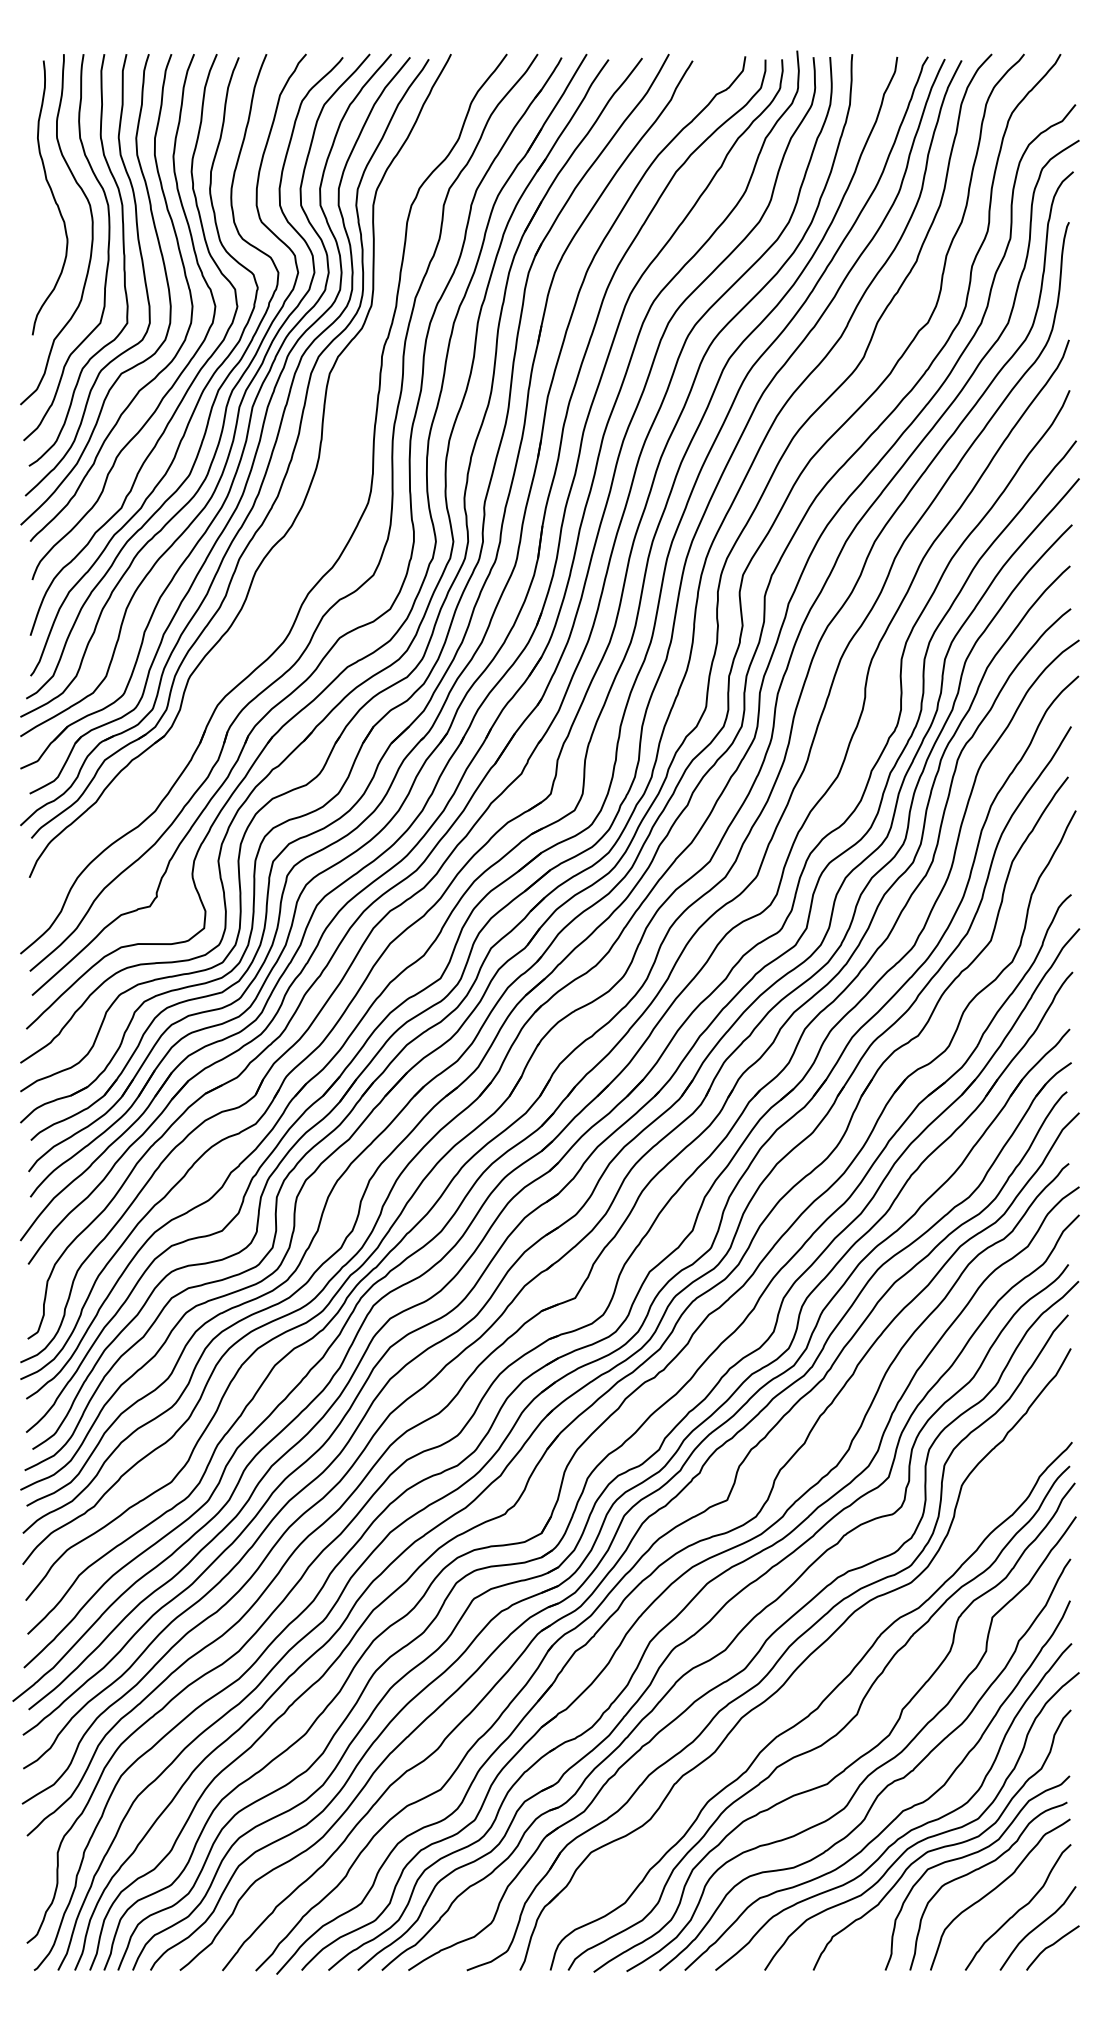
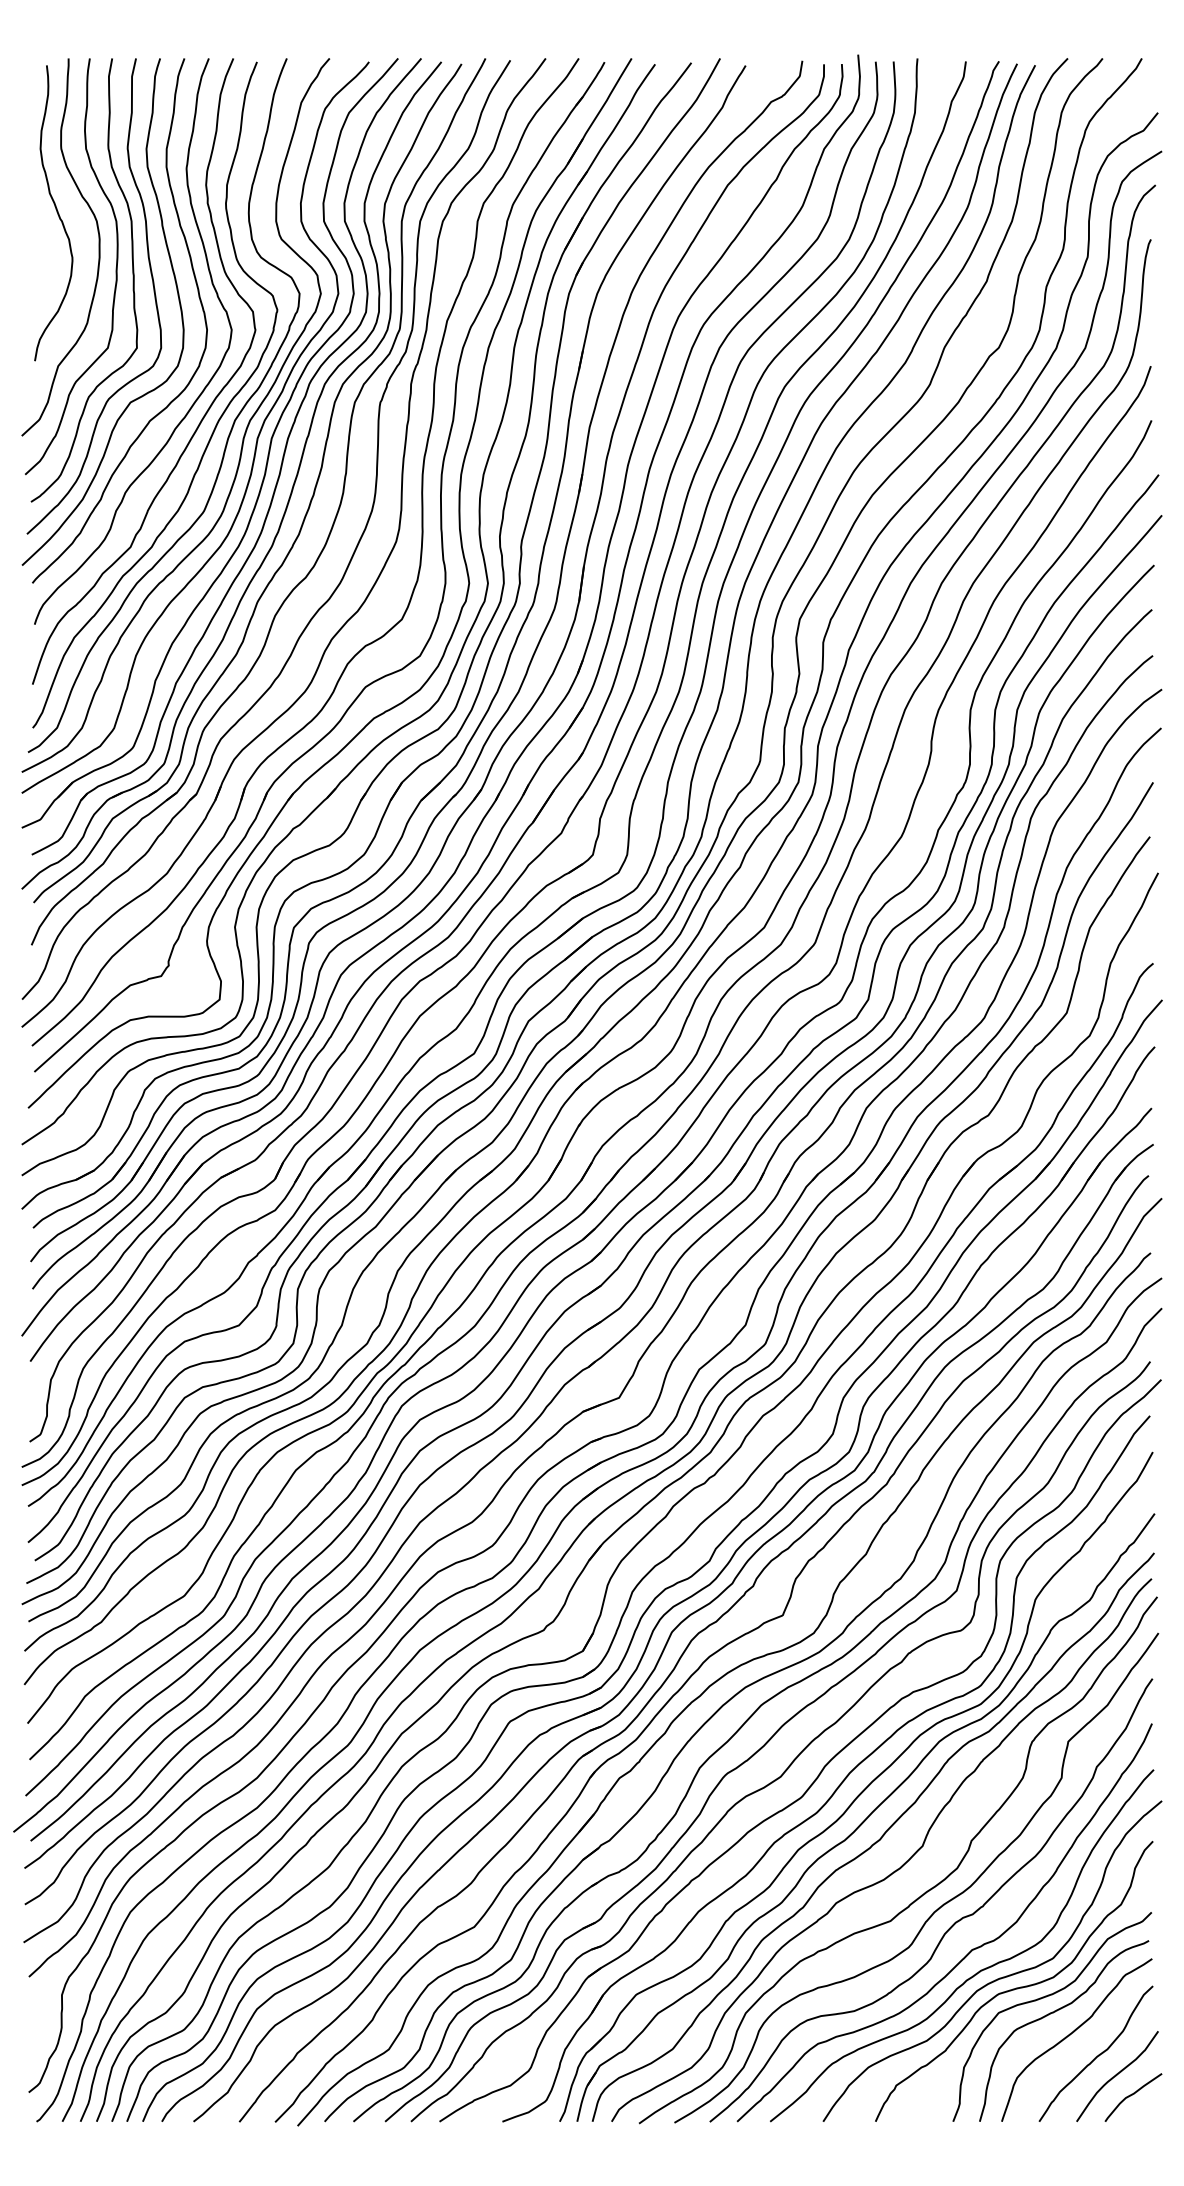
part: (324, 520) -> (349, 560), added
part: (804, 1687) -> (866, 1817), added

